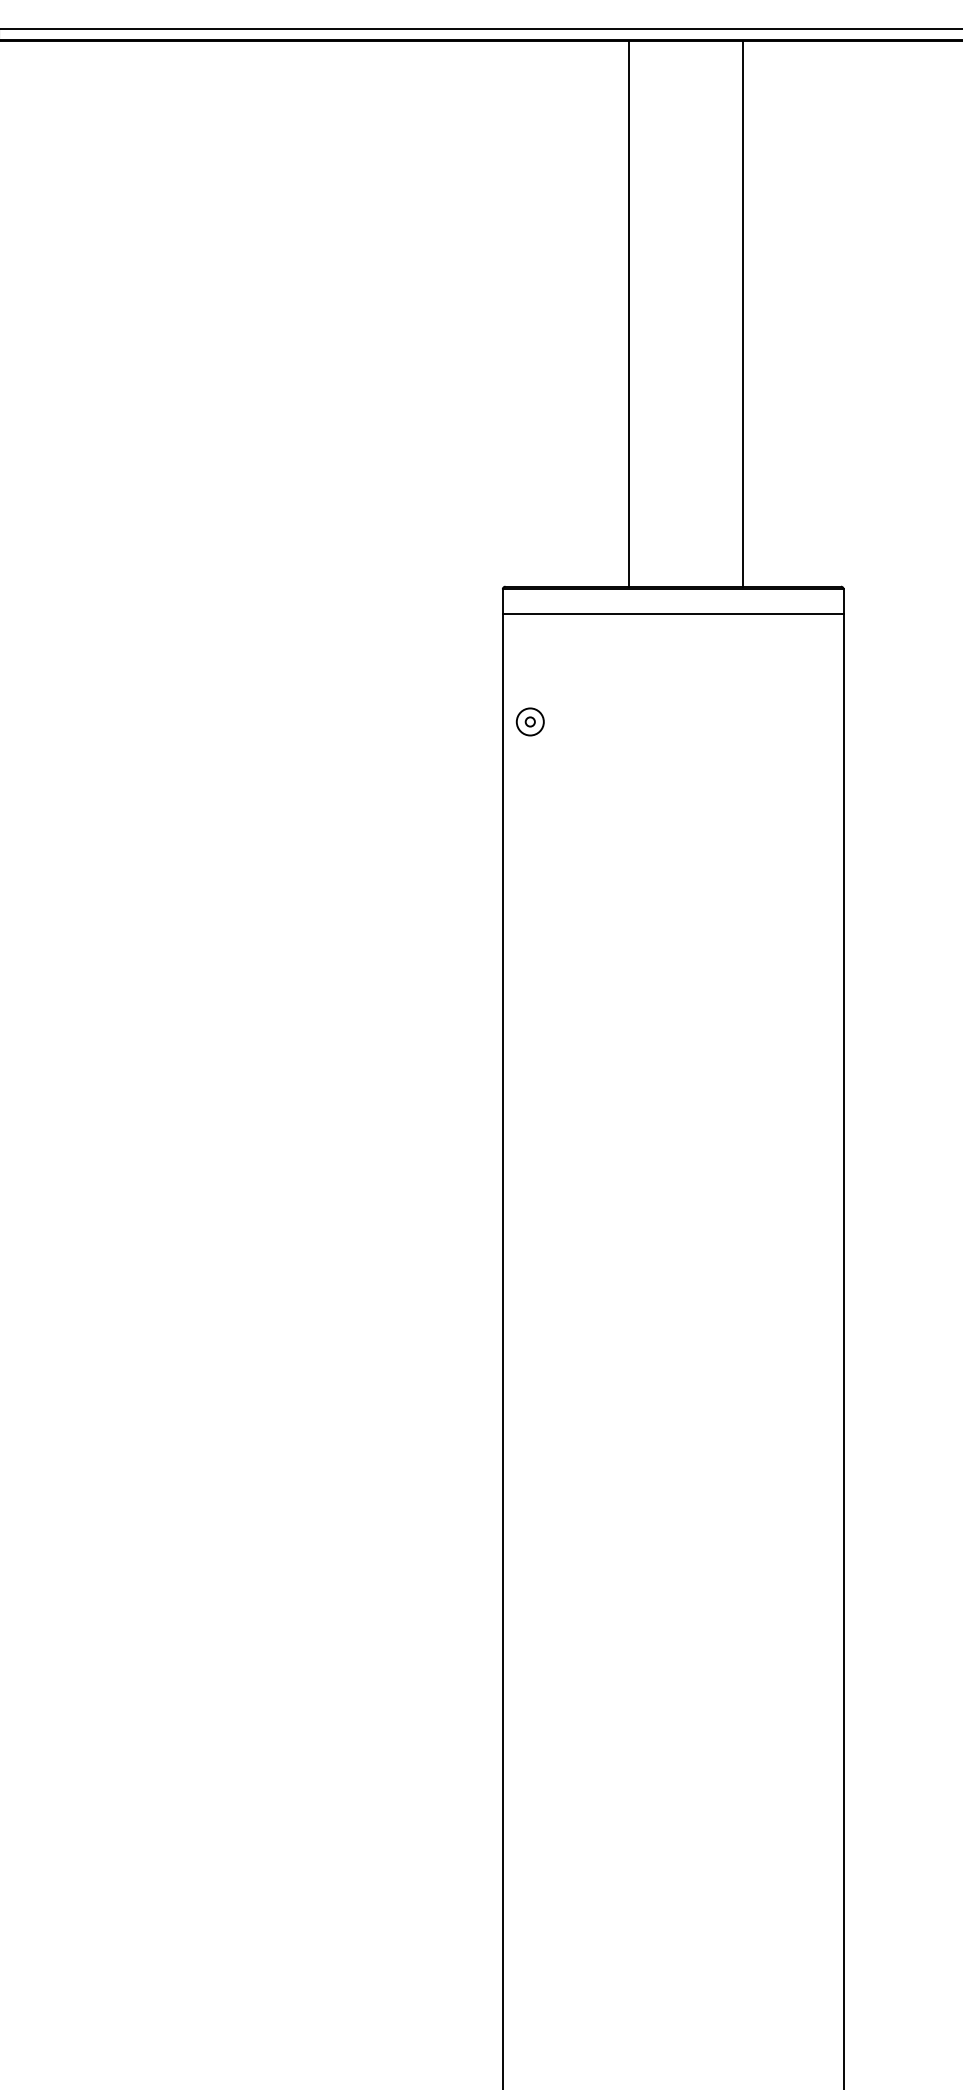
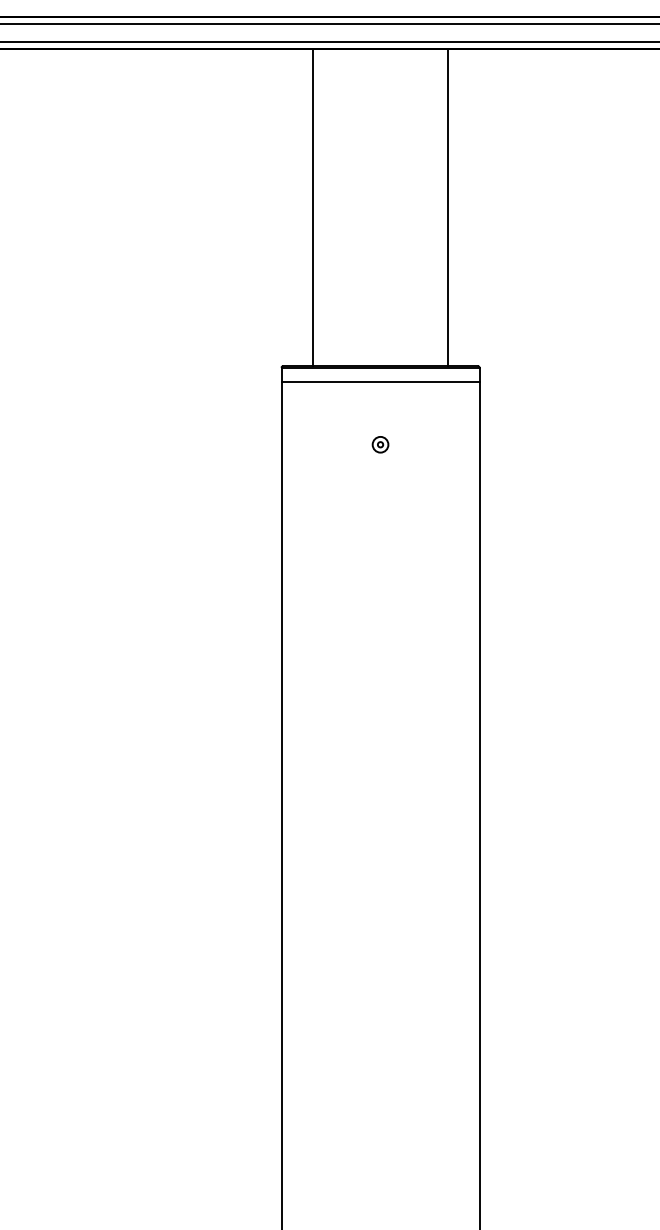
line: (628, 313) -> (312, 207), moved
line: (743, 313) -> (448, 207), moved
part: (530, 721) -> (380, 444), moved

